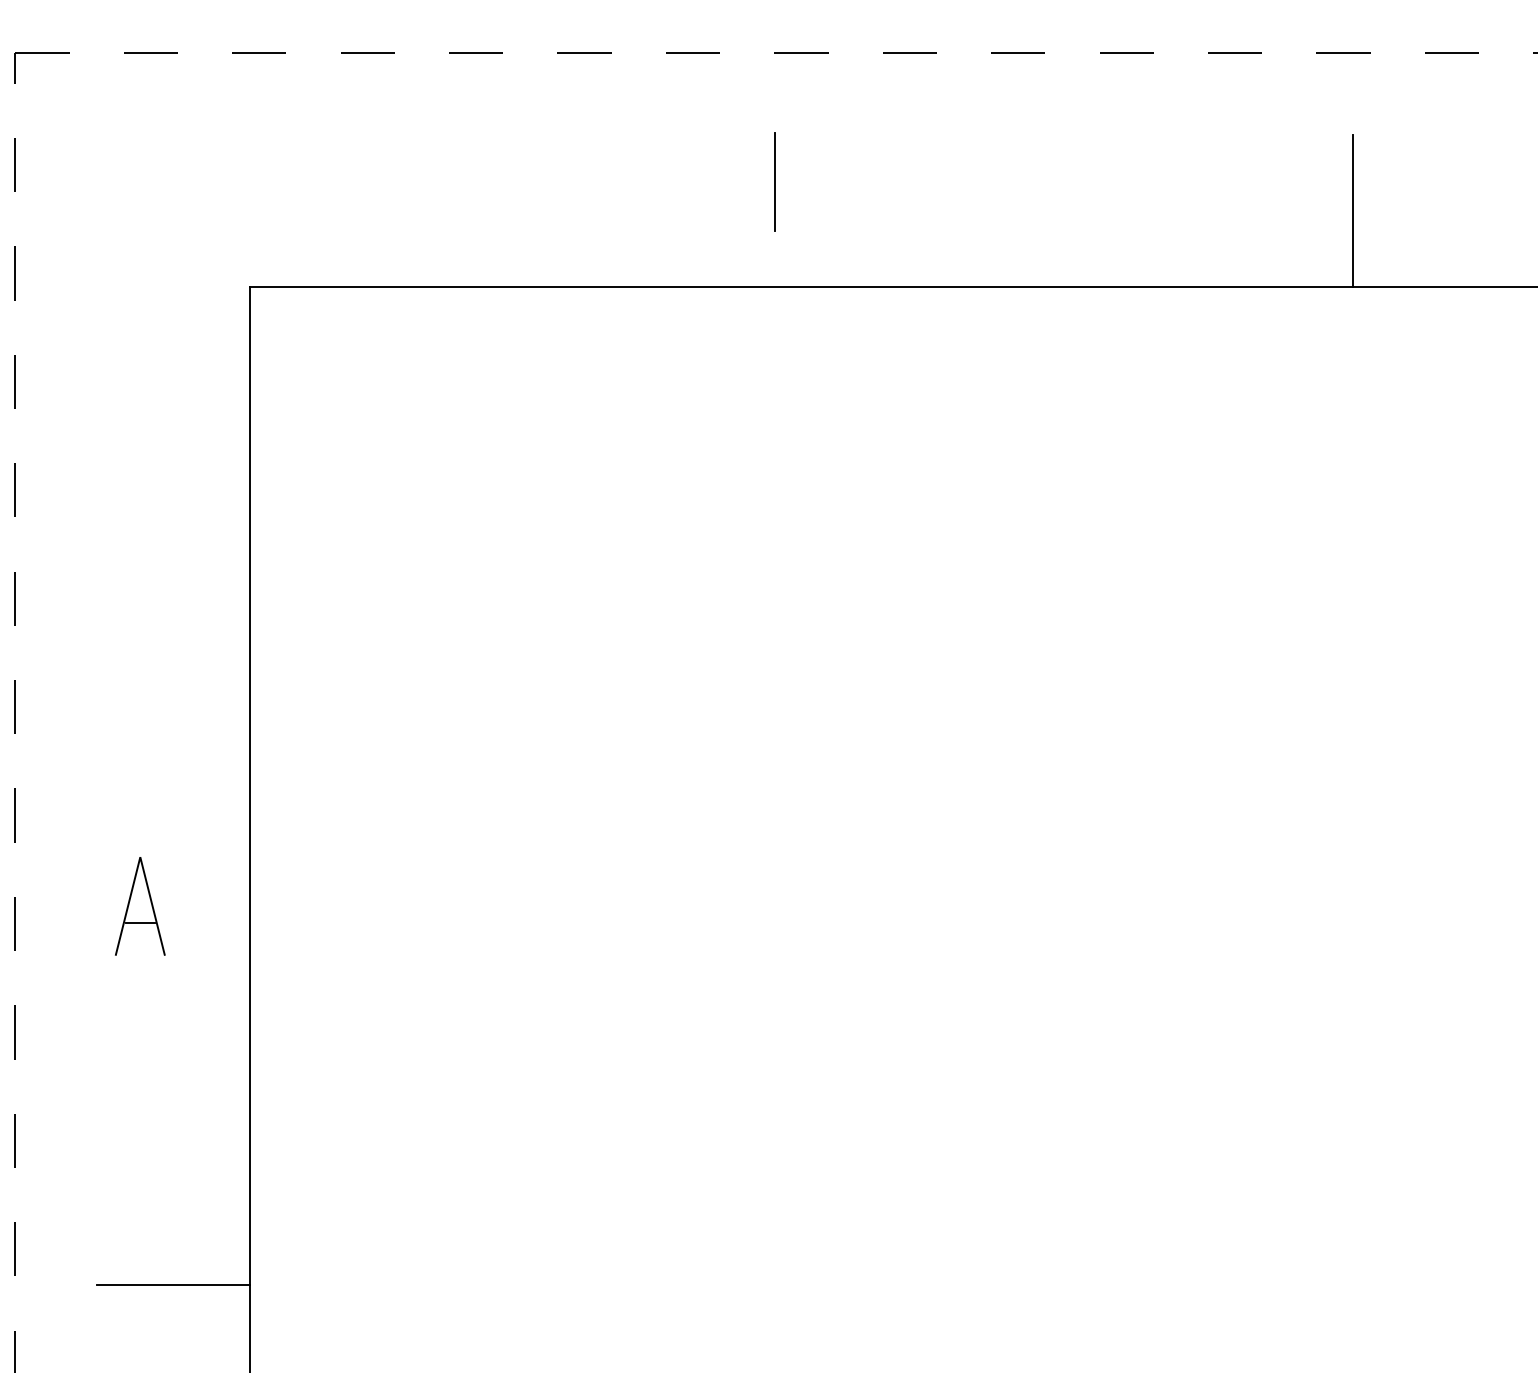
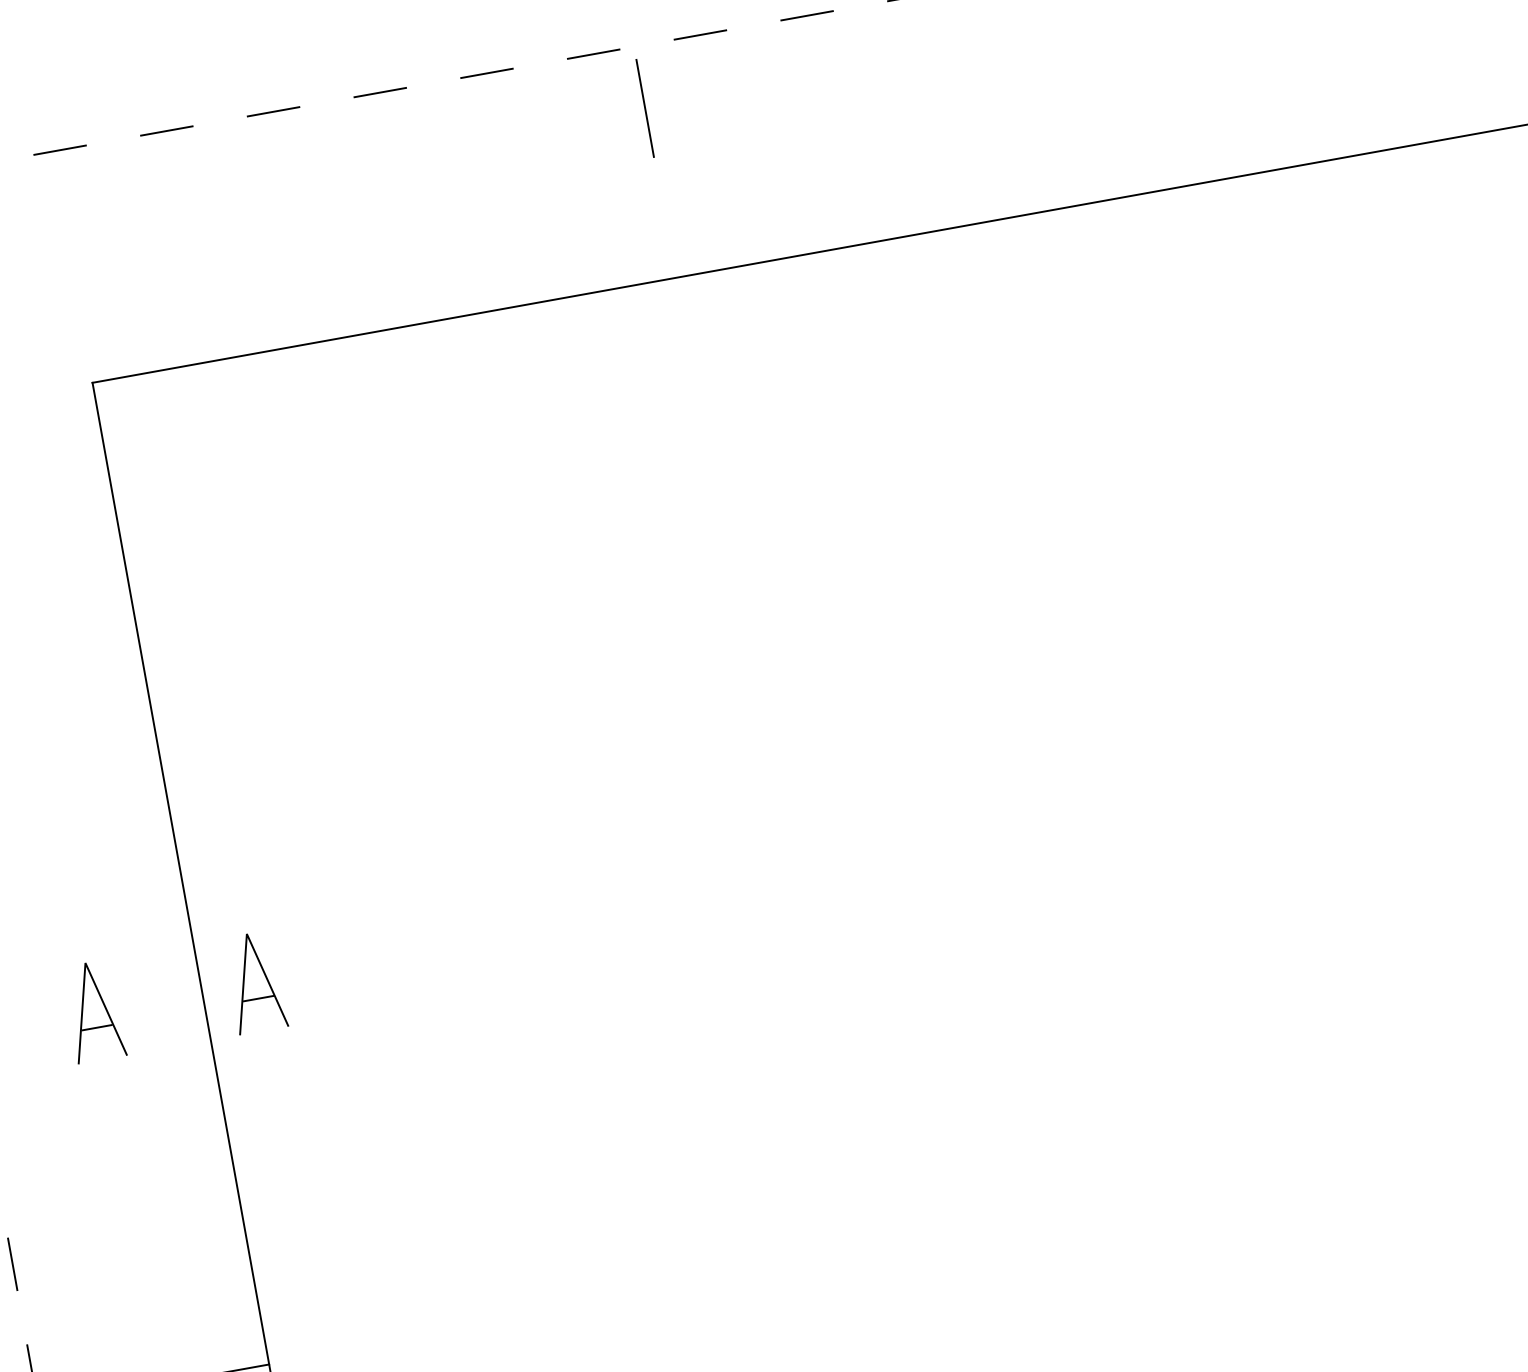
line: (774, 181) -> (645, 107), moved
line: (1353, 210) -> (1164, 111), removed
part: (304, 906) -> (255, 982), added

